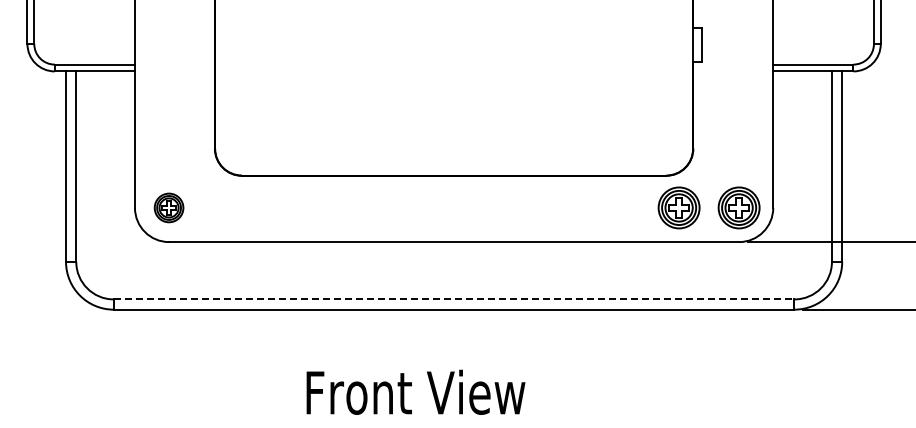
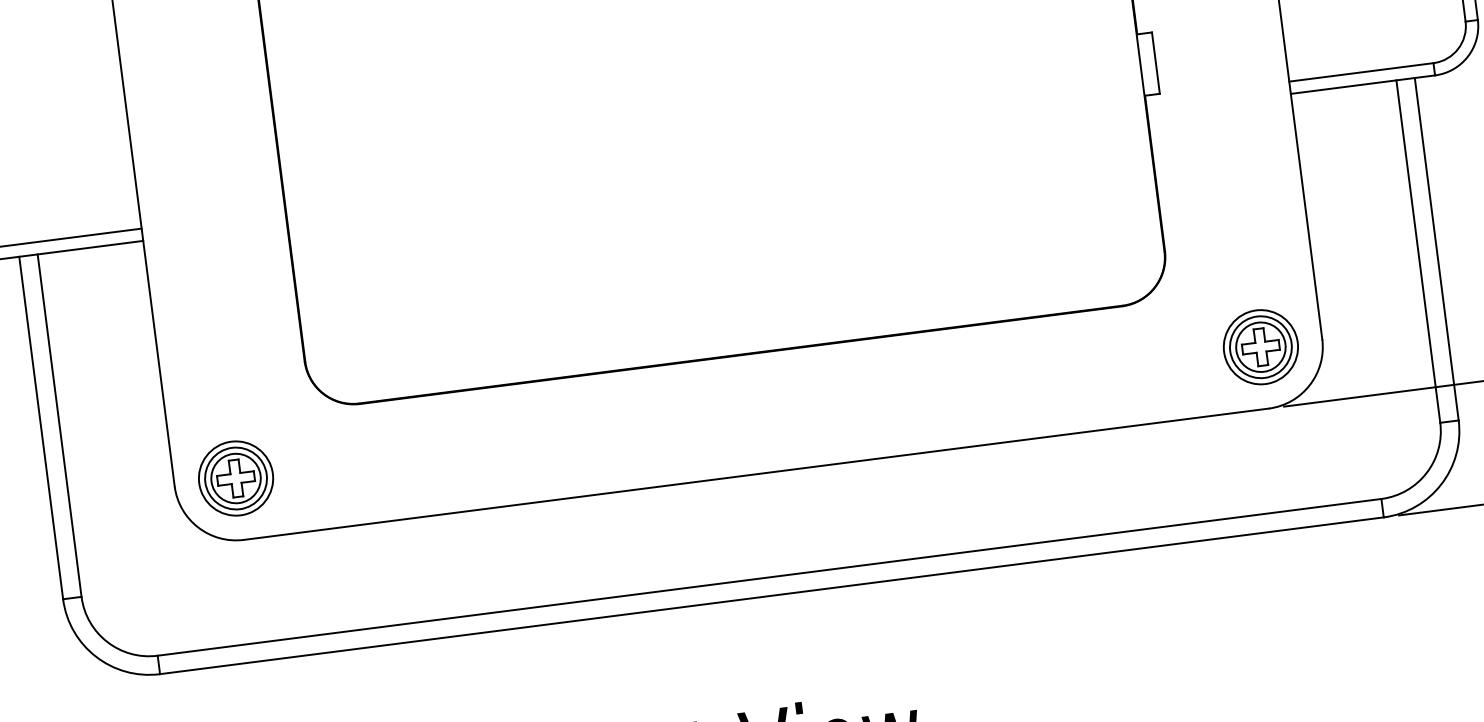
part: (168, 207) -> (234, 477), size x1.43
part: (678, 207) -> (1151, 360), removed
line: (454, 299) -> (770, 577), dashed -> solid

